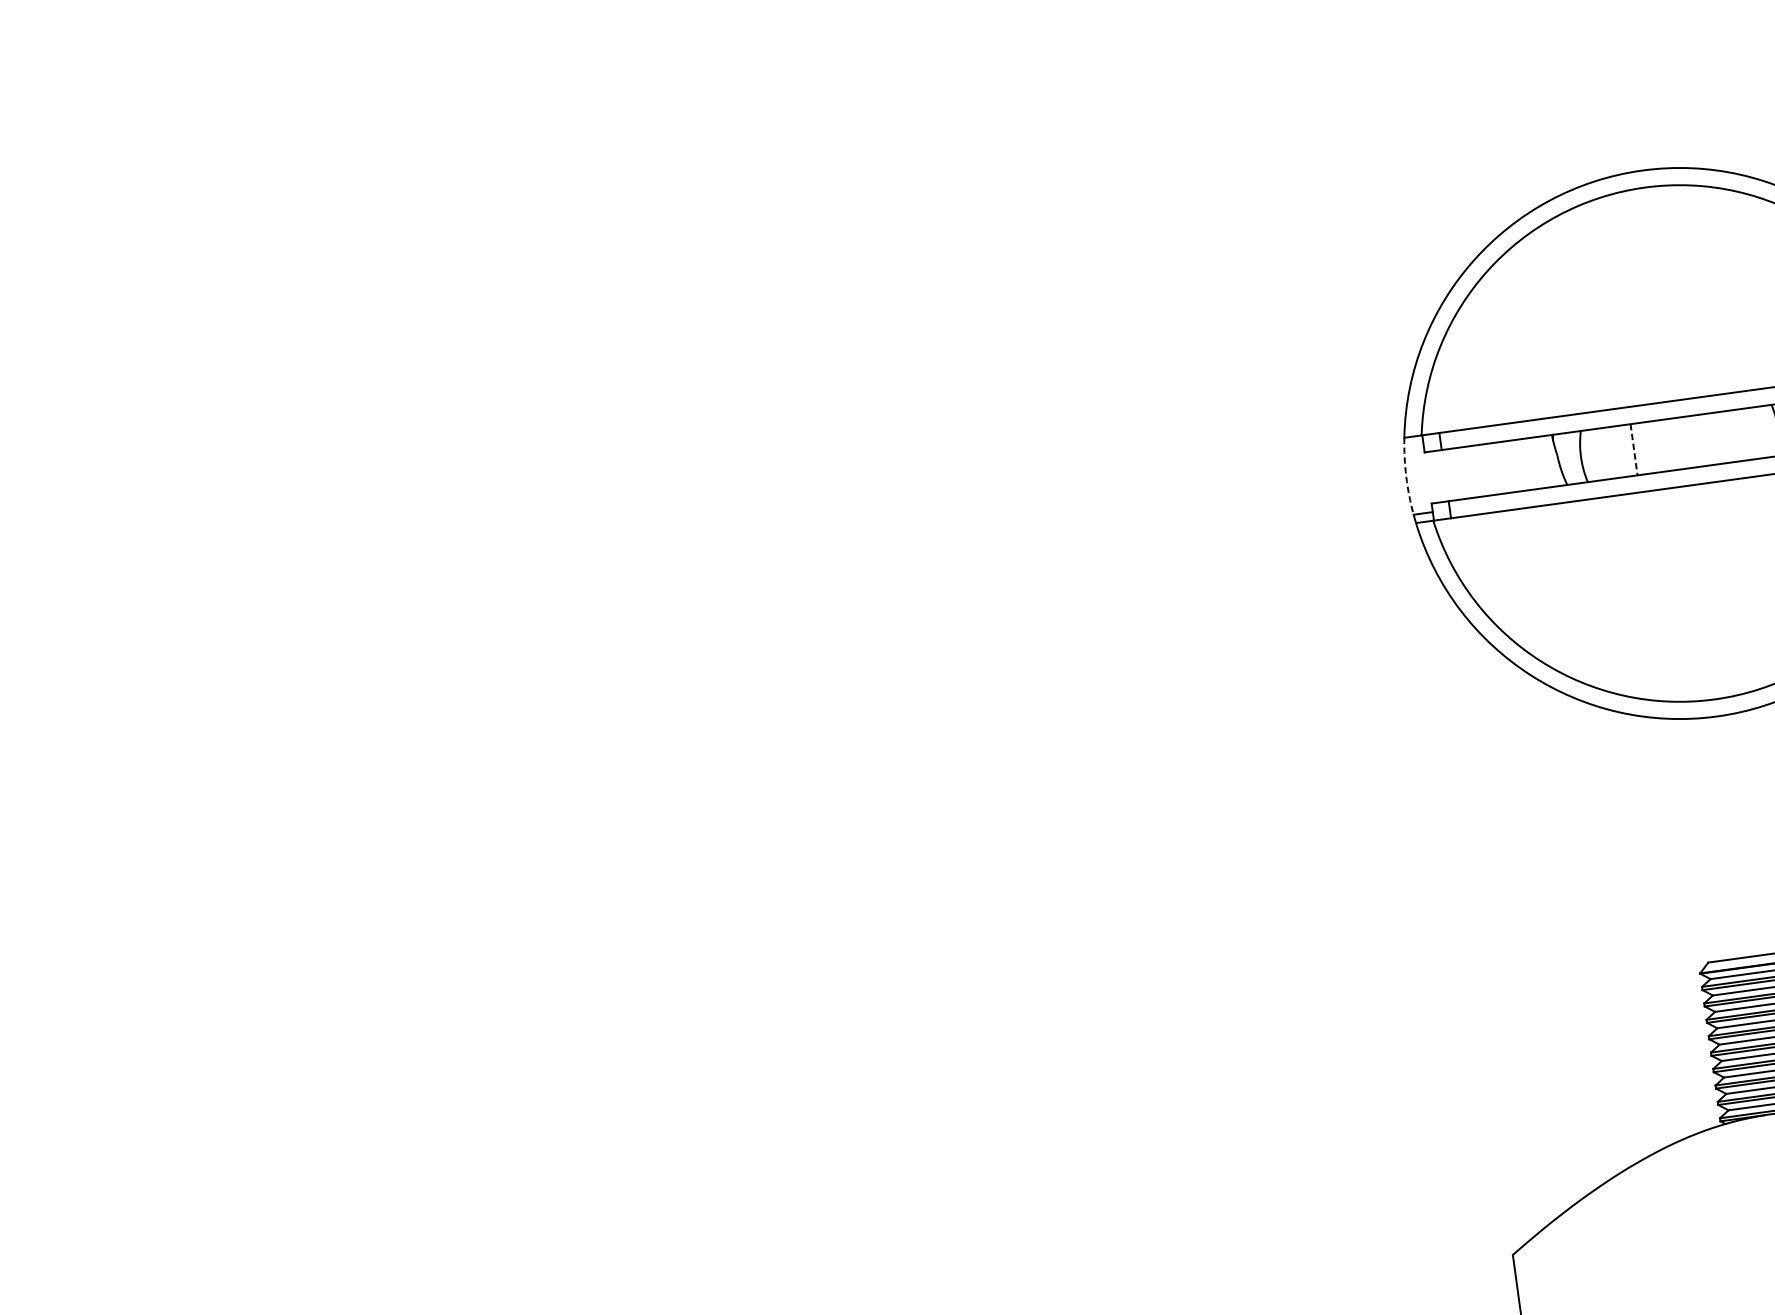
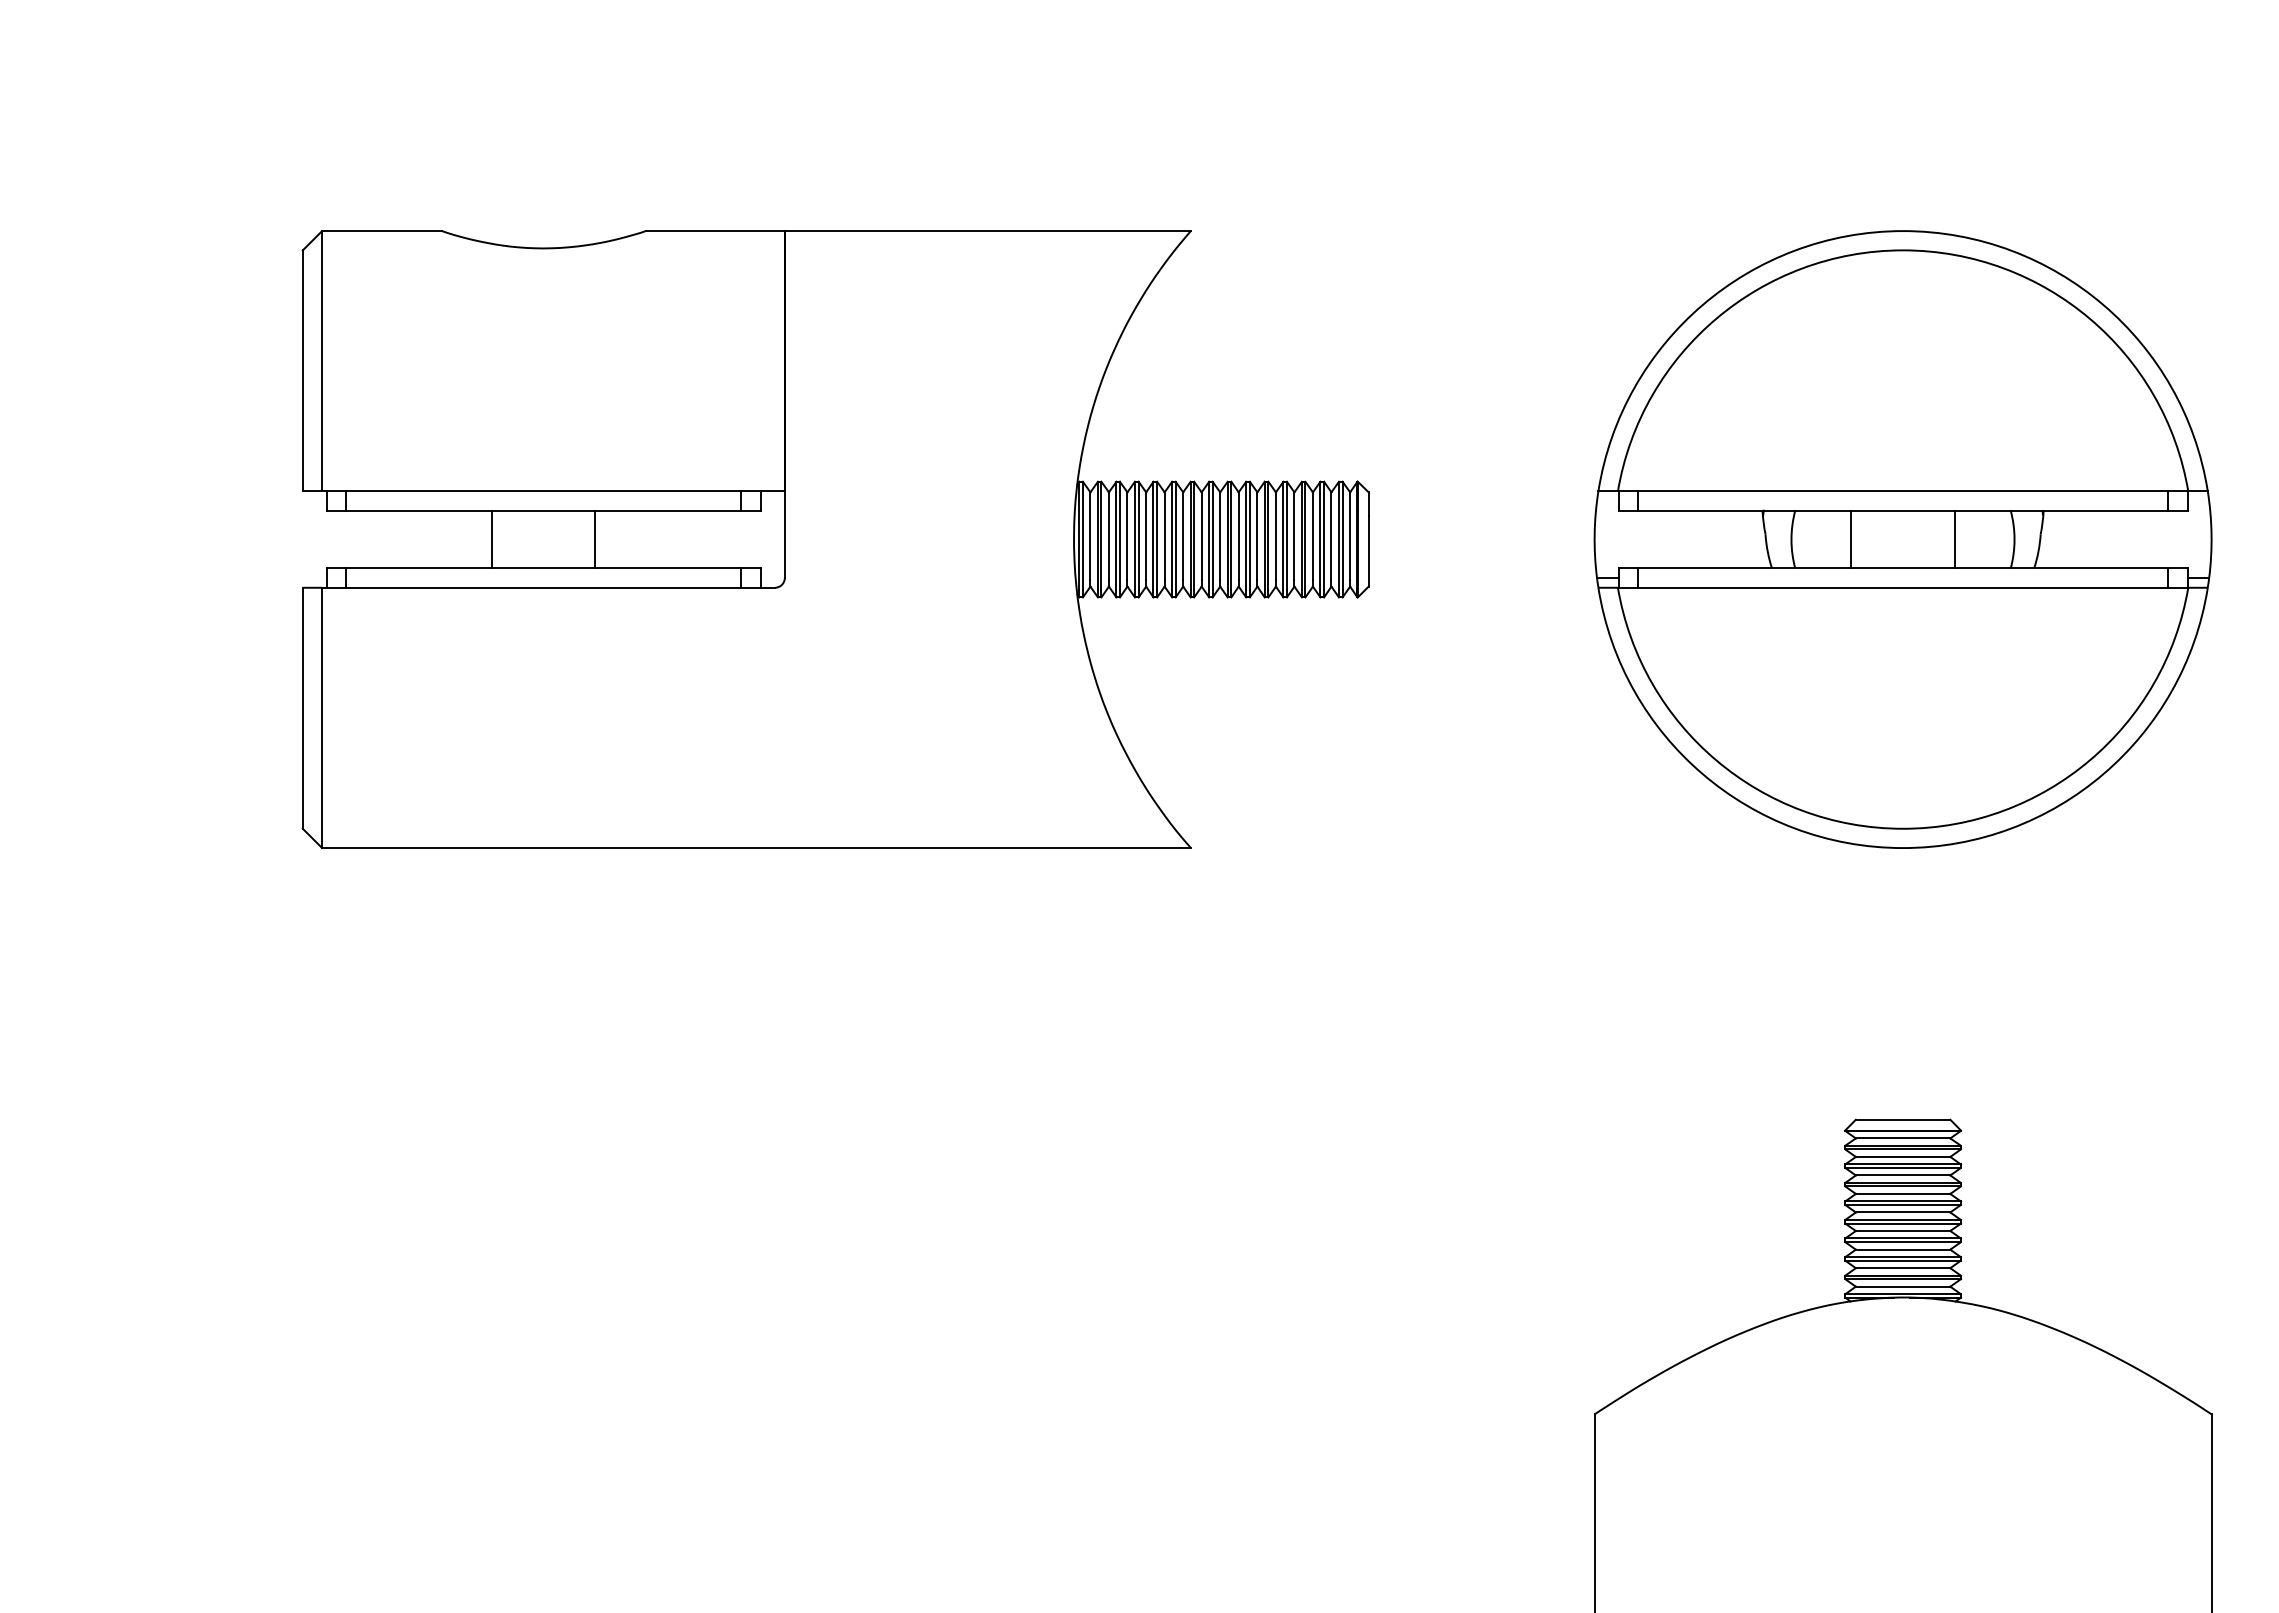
line: (1725, 437) -> (1954, 539), added
line: (1634, 449) -> (1851, 539), dashed -> solid
arc: (1406, 476) -> (1594, 534), dashed -> solid
part: (735, 572) -> (835, 539), added

